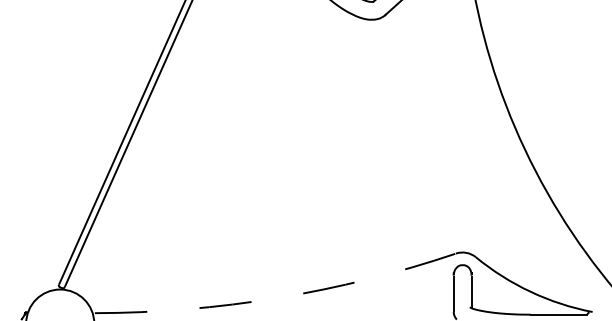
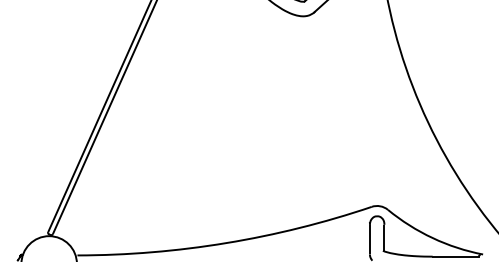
arc: (277, 298) -> (226, 243), dashed -> solid

